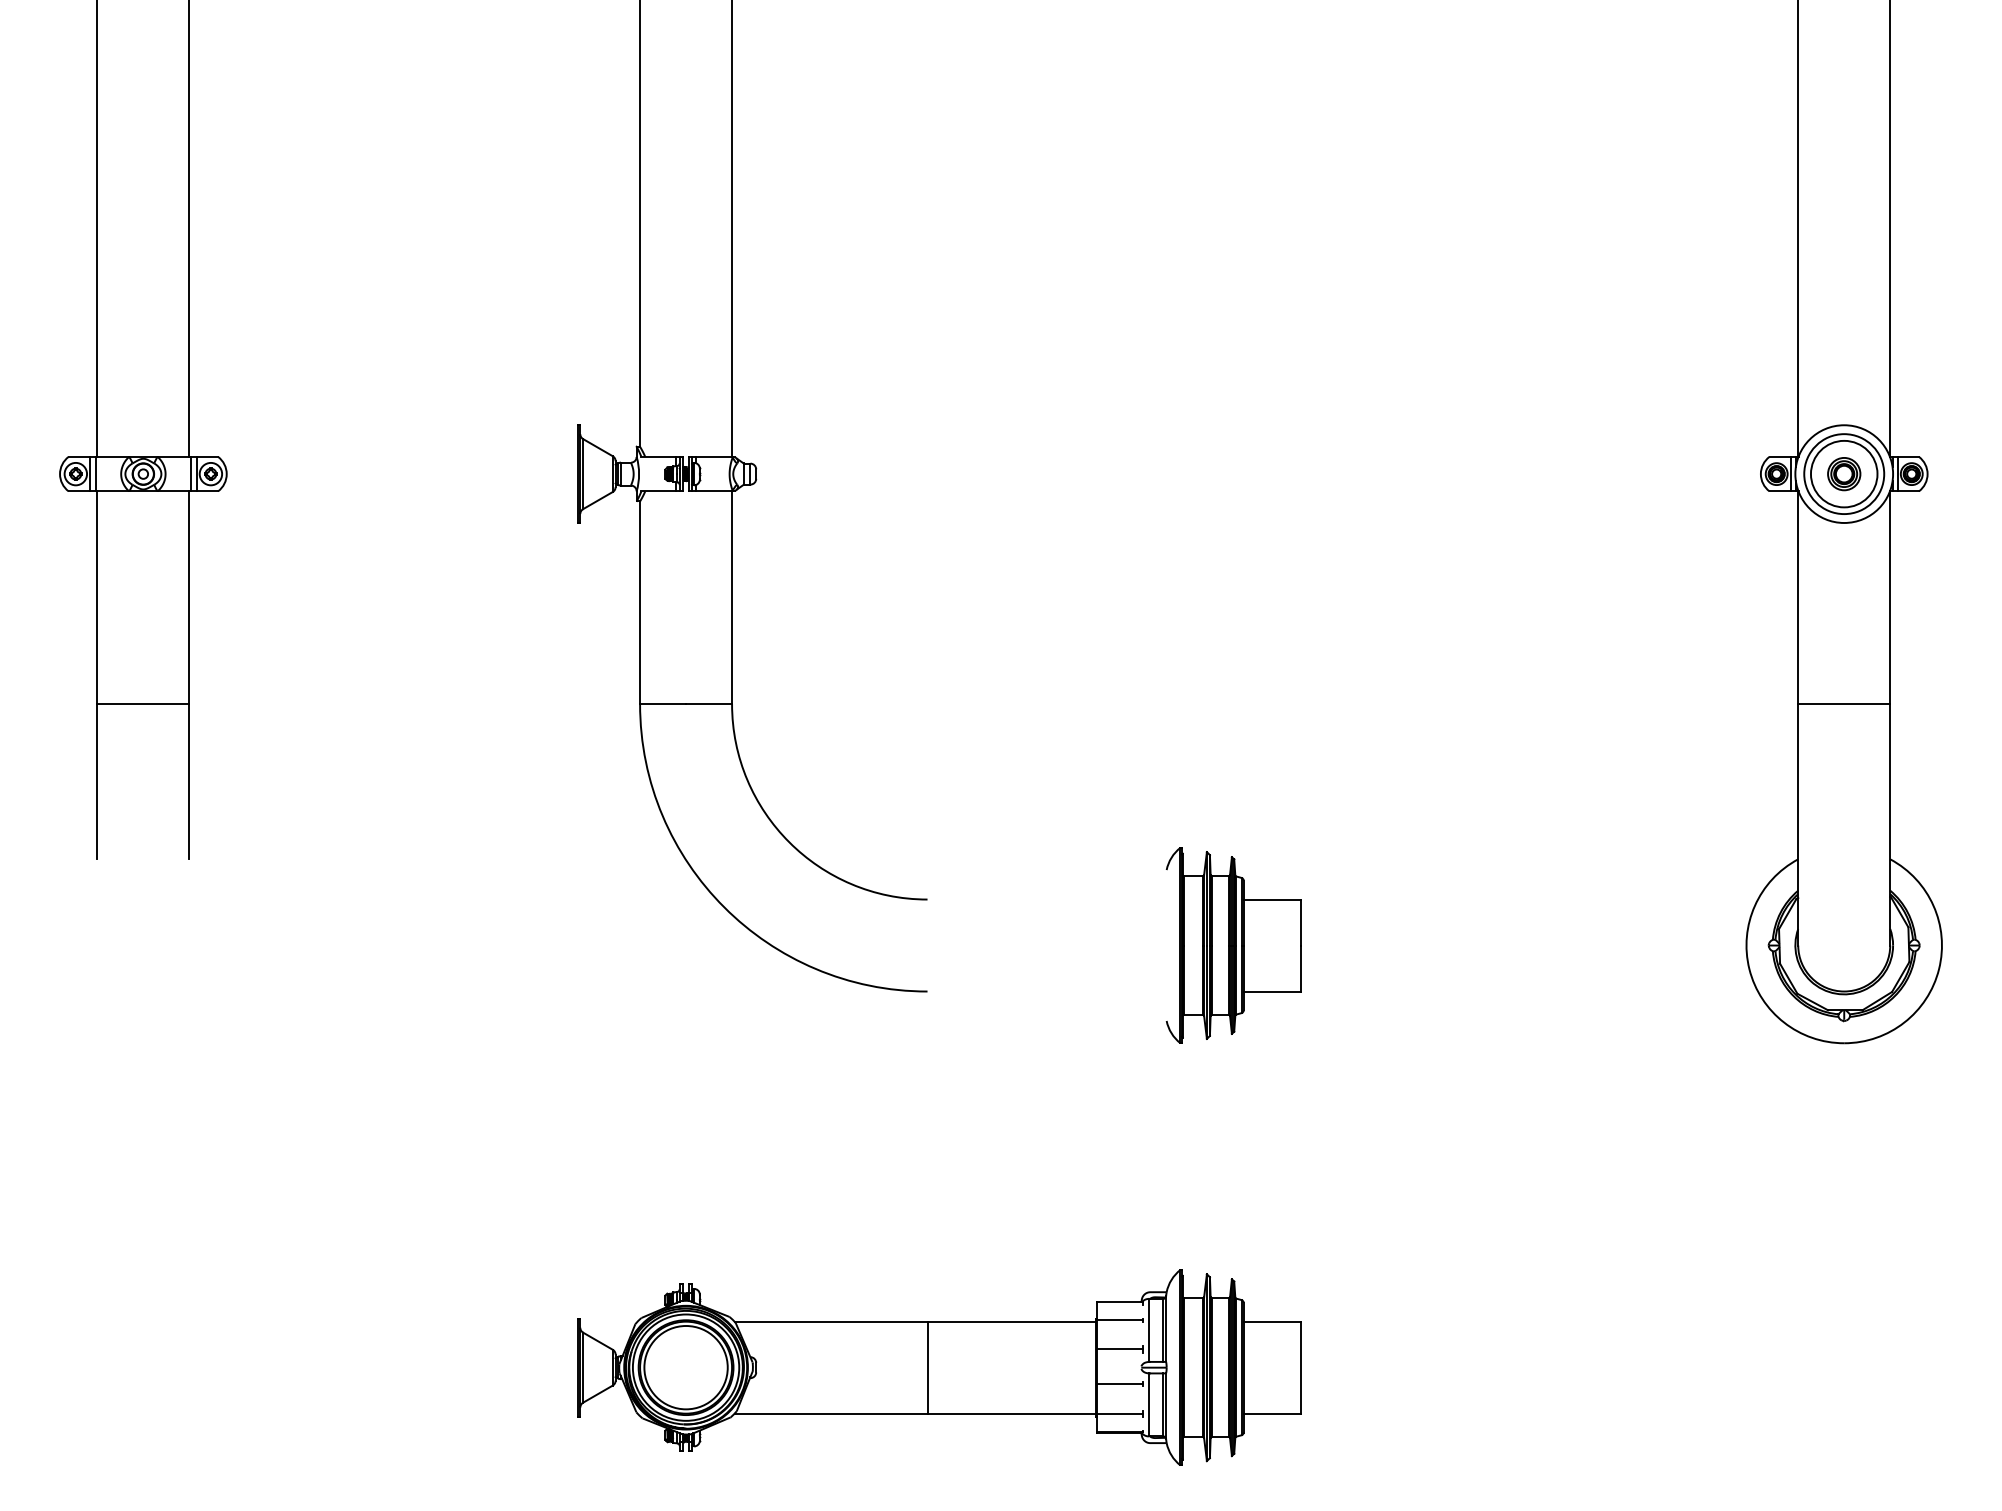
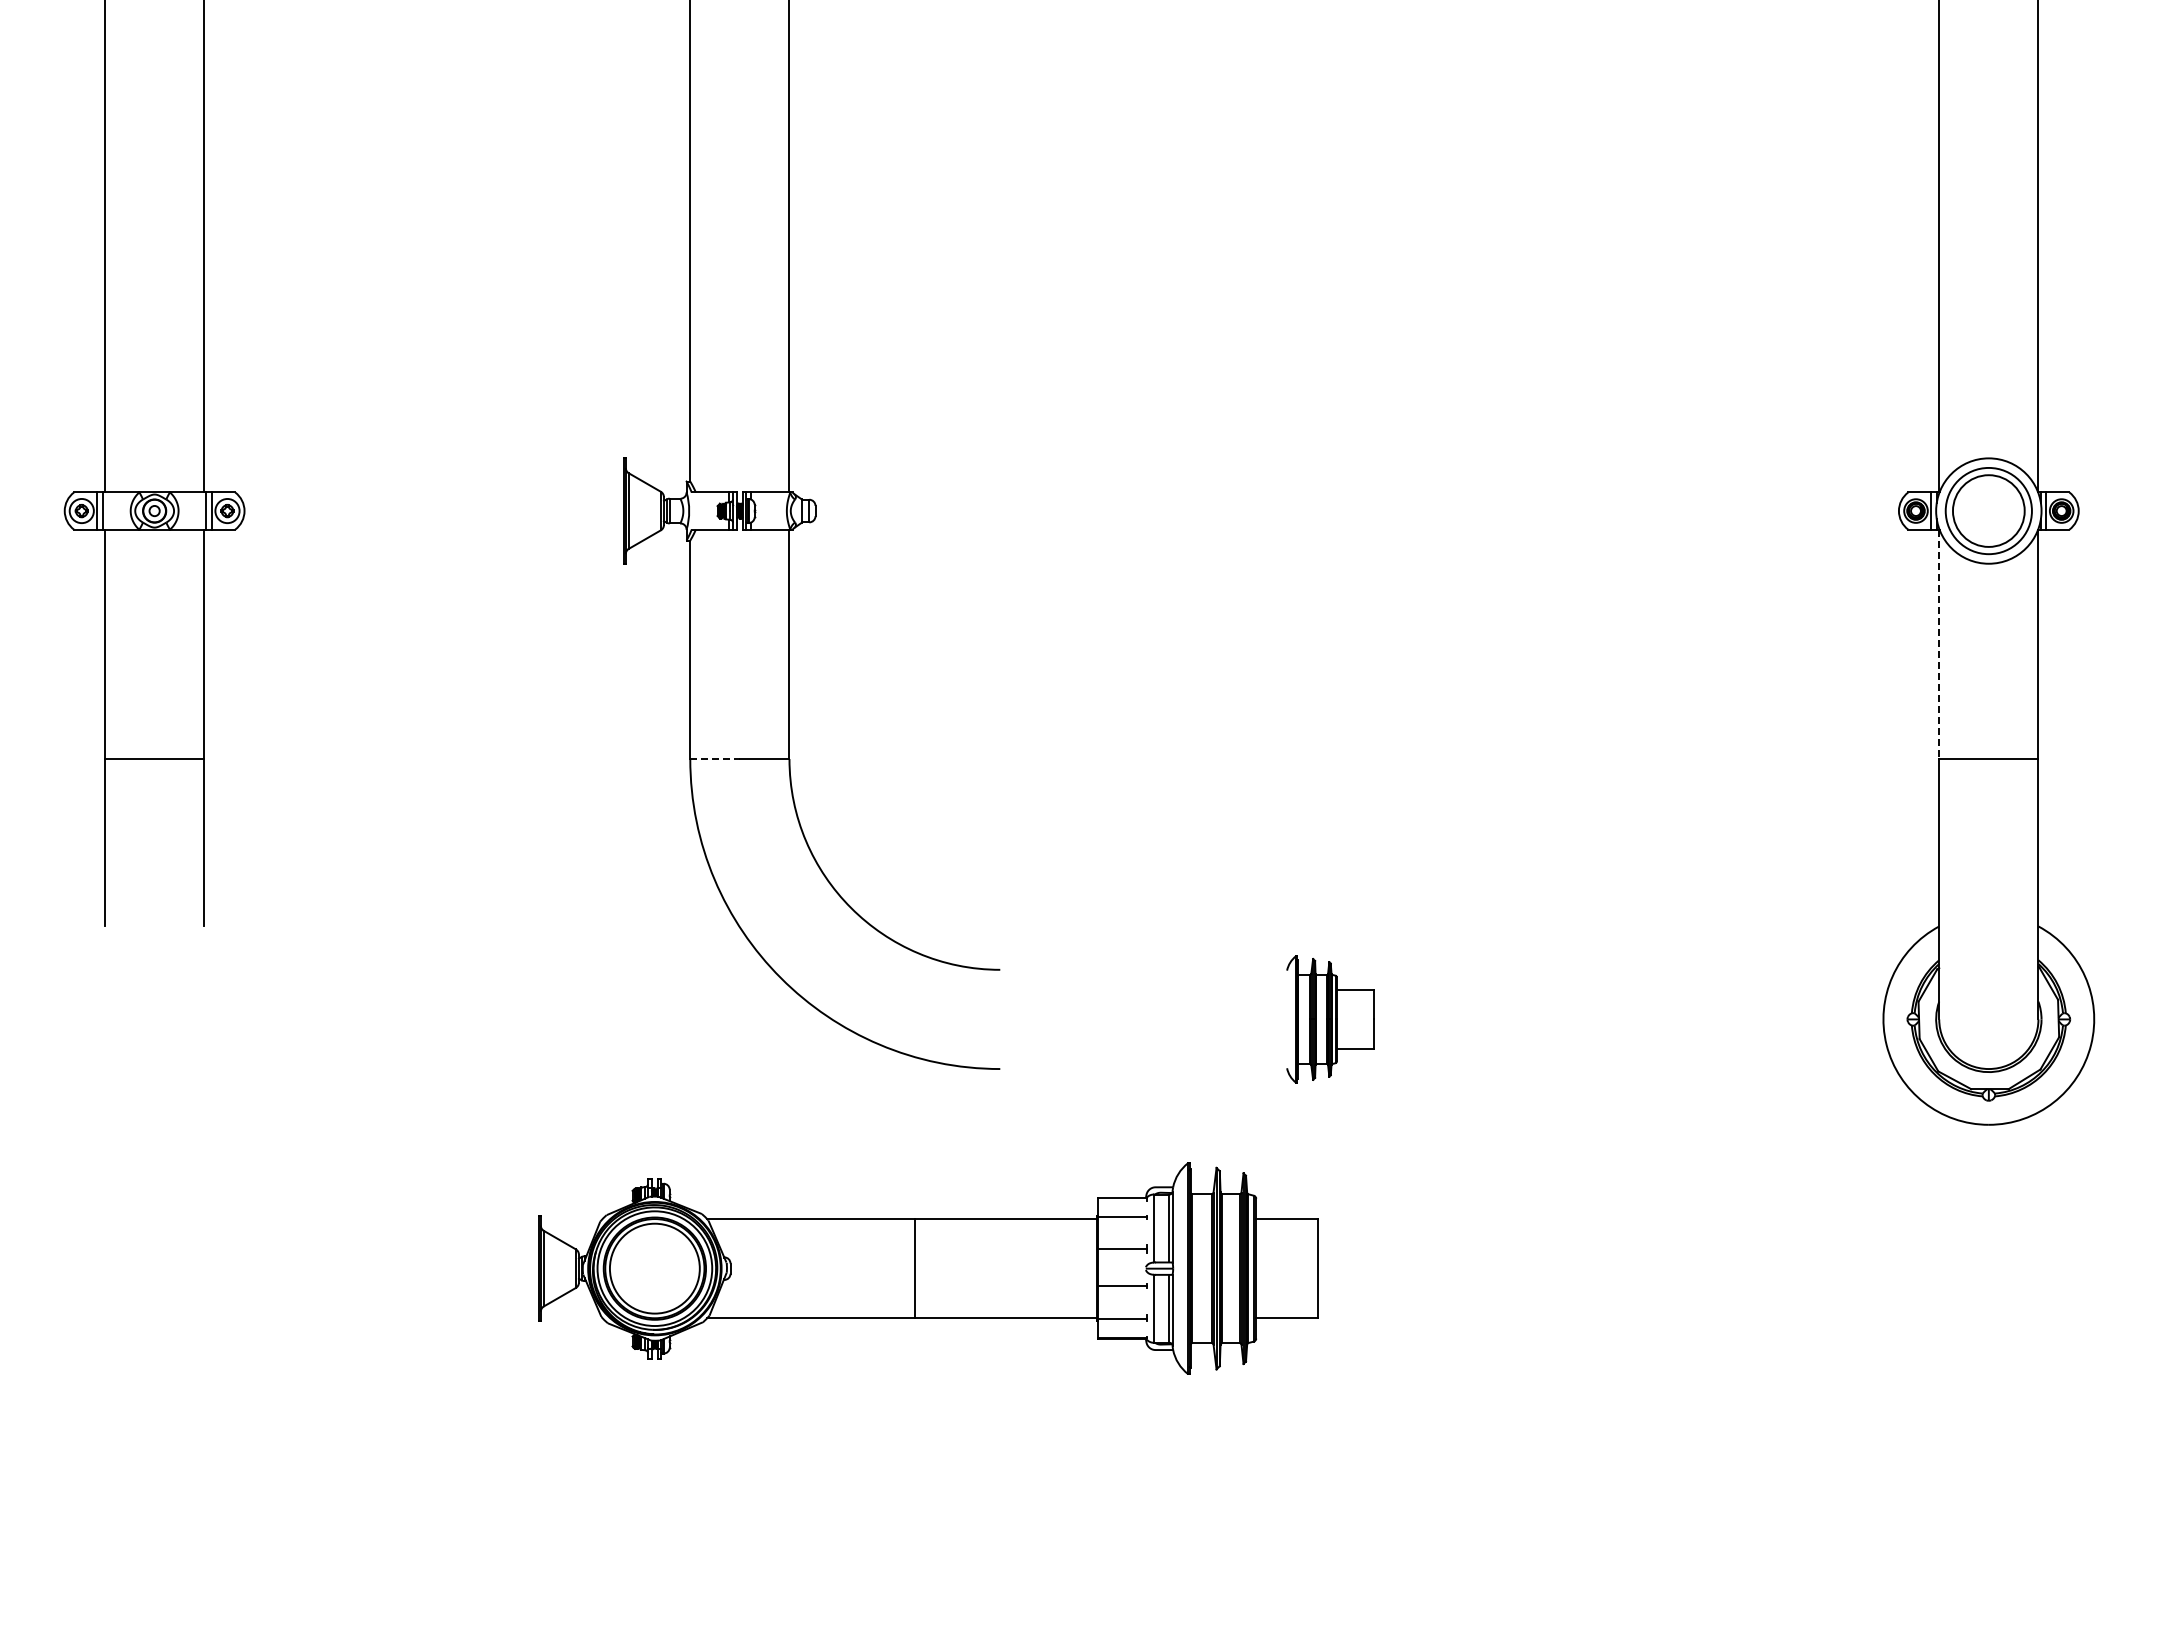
part: (1843, 473) -> (1988, 510), removed
line: (1798, 597) -> (1939, 644), solid -> dashed
line: (663, 704) -> (715, 759), solid -> dashed
part: (1233, 945) -> (1330, 1019), size x0.6
part: (939, 1367) -> (928, 1268), moved

